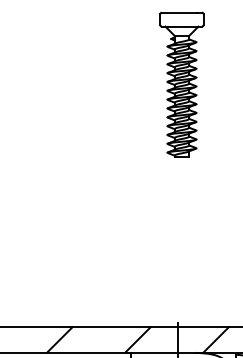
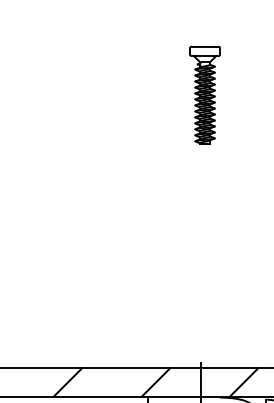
part: (181, 84) -> (204, 95), size x0.6

